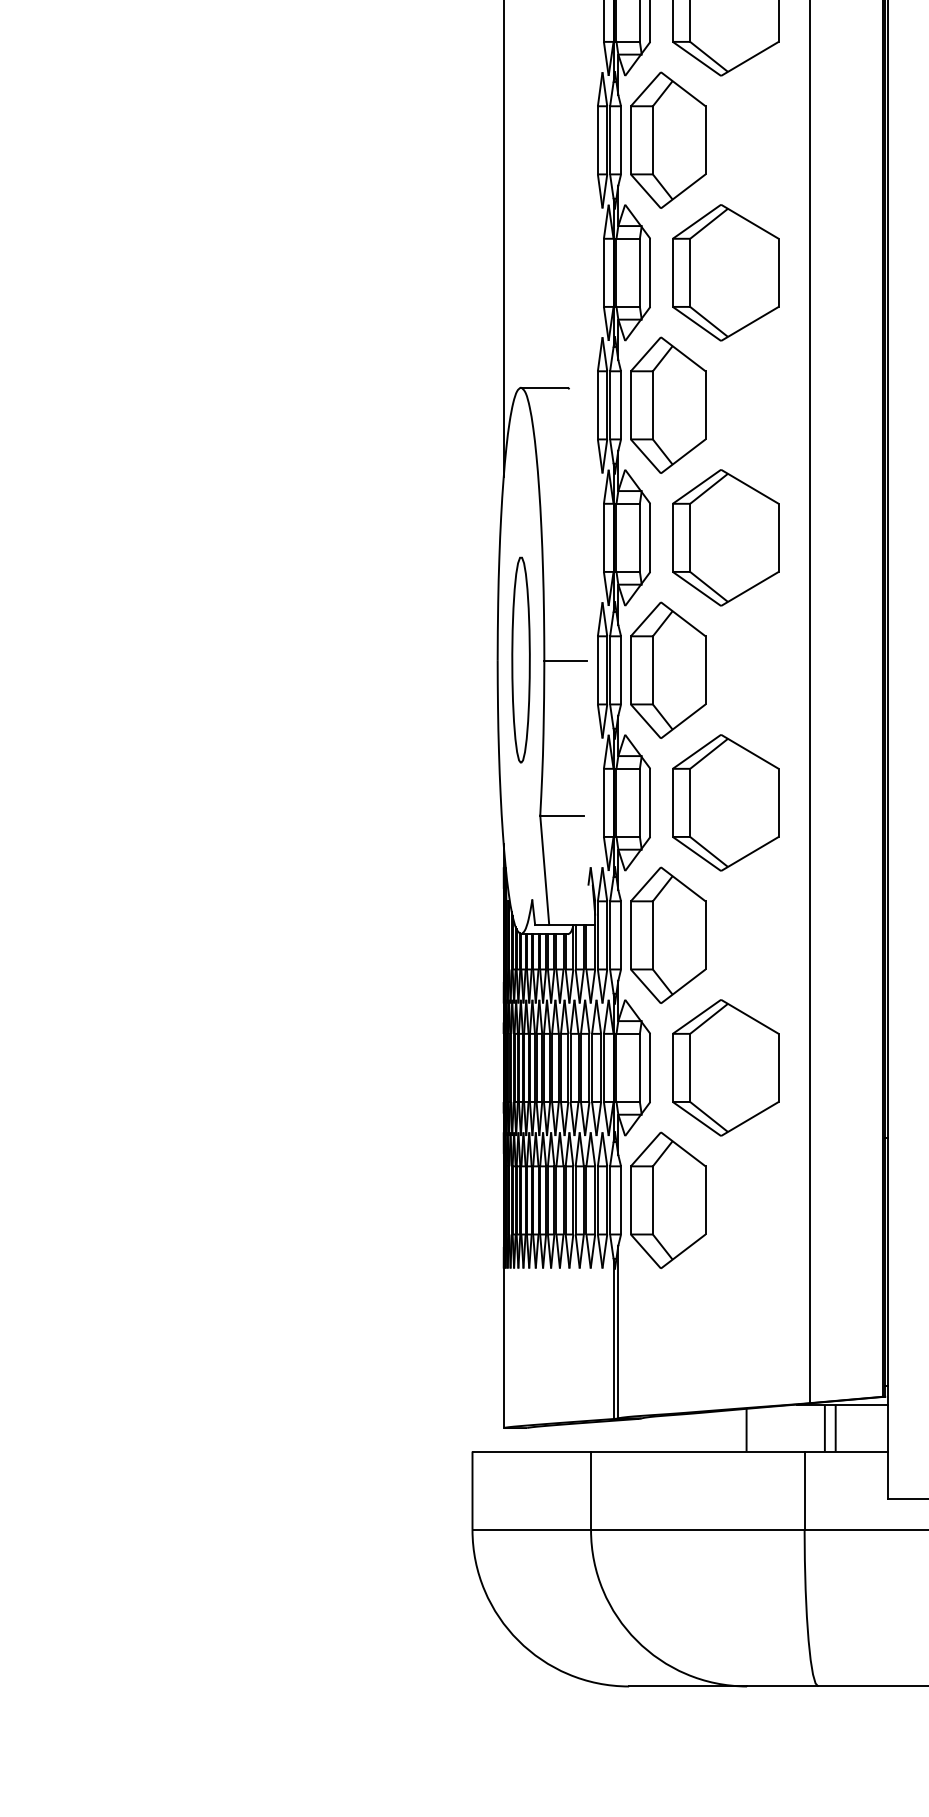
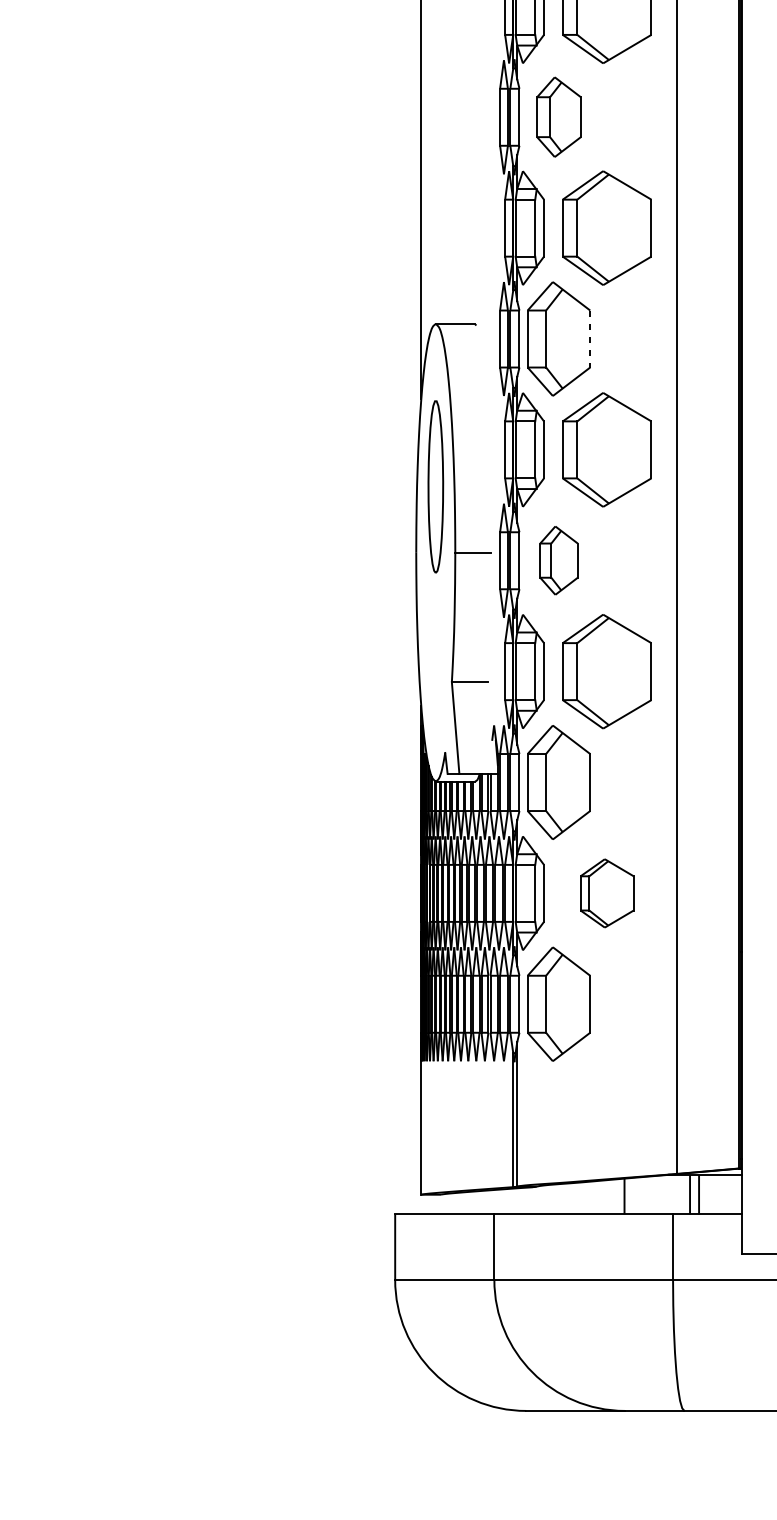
part: (668, 139) -> (559, 116), size x0.7
line: (705, 405) -> (590, 339), solid -> dashed
part: (520, 659) -> (435, 486), moved
part: (668, 669) -> (559, 560), size x0.6
part: (725, 1067) -> (606, 893), size x0.6

